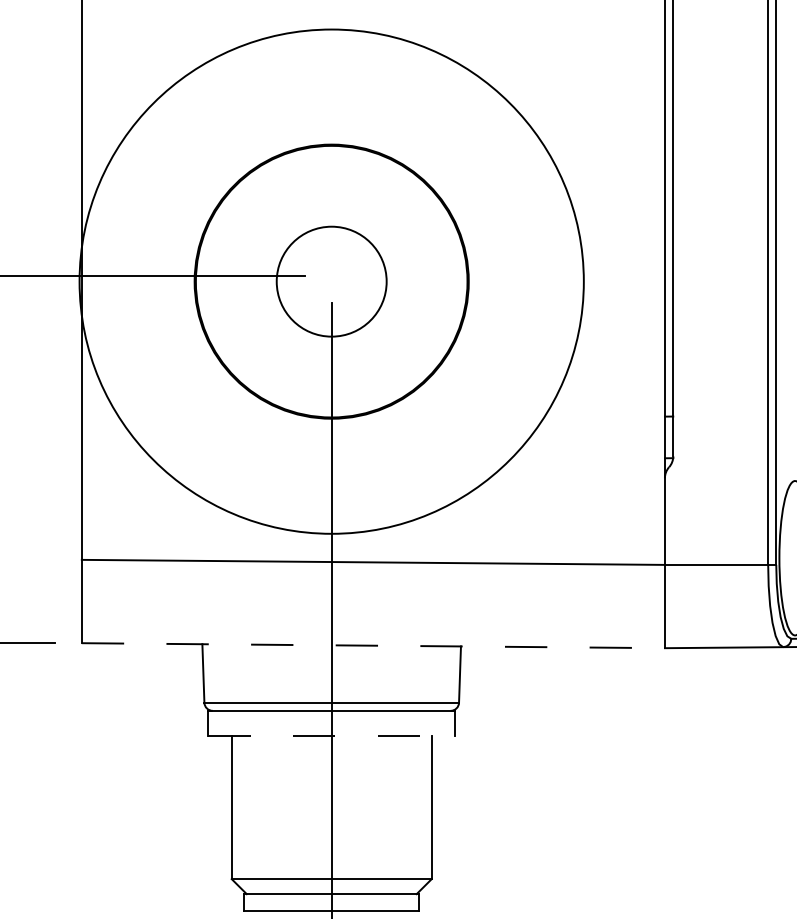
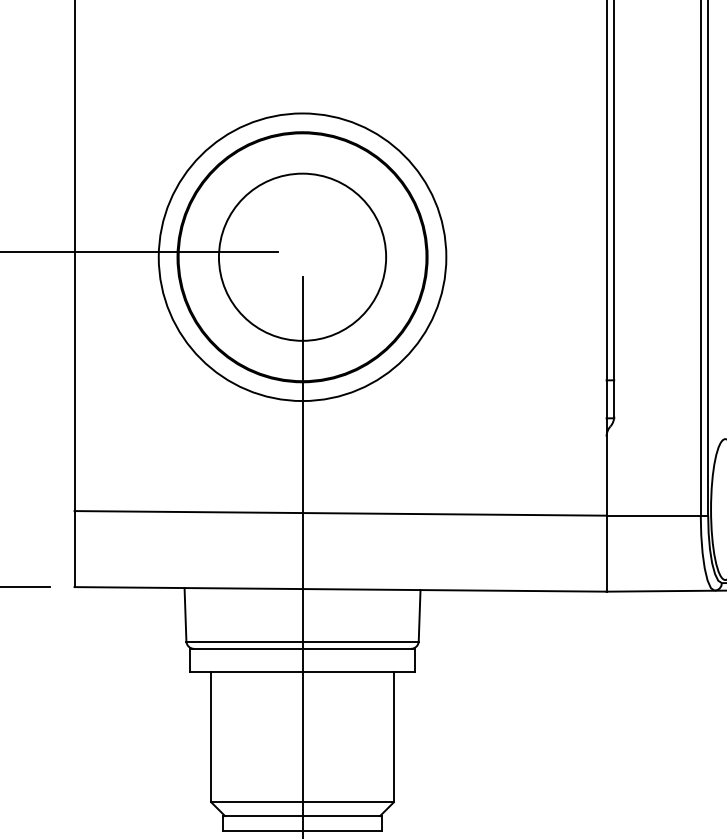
circle: (331, 281) -> (302, 257), size x0.62
circle: (331, 281) -> (302, 257), size x1.67
line: (373, 645) -> (340, 589), dashed -> solid
line: (332, 735) -> (303, 671), dashed -> solid

